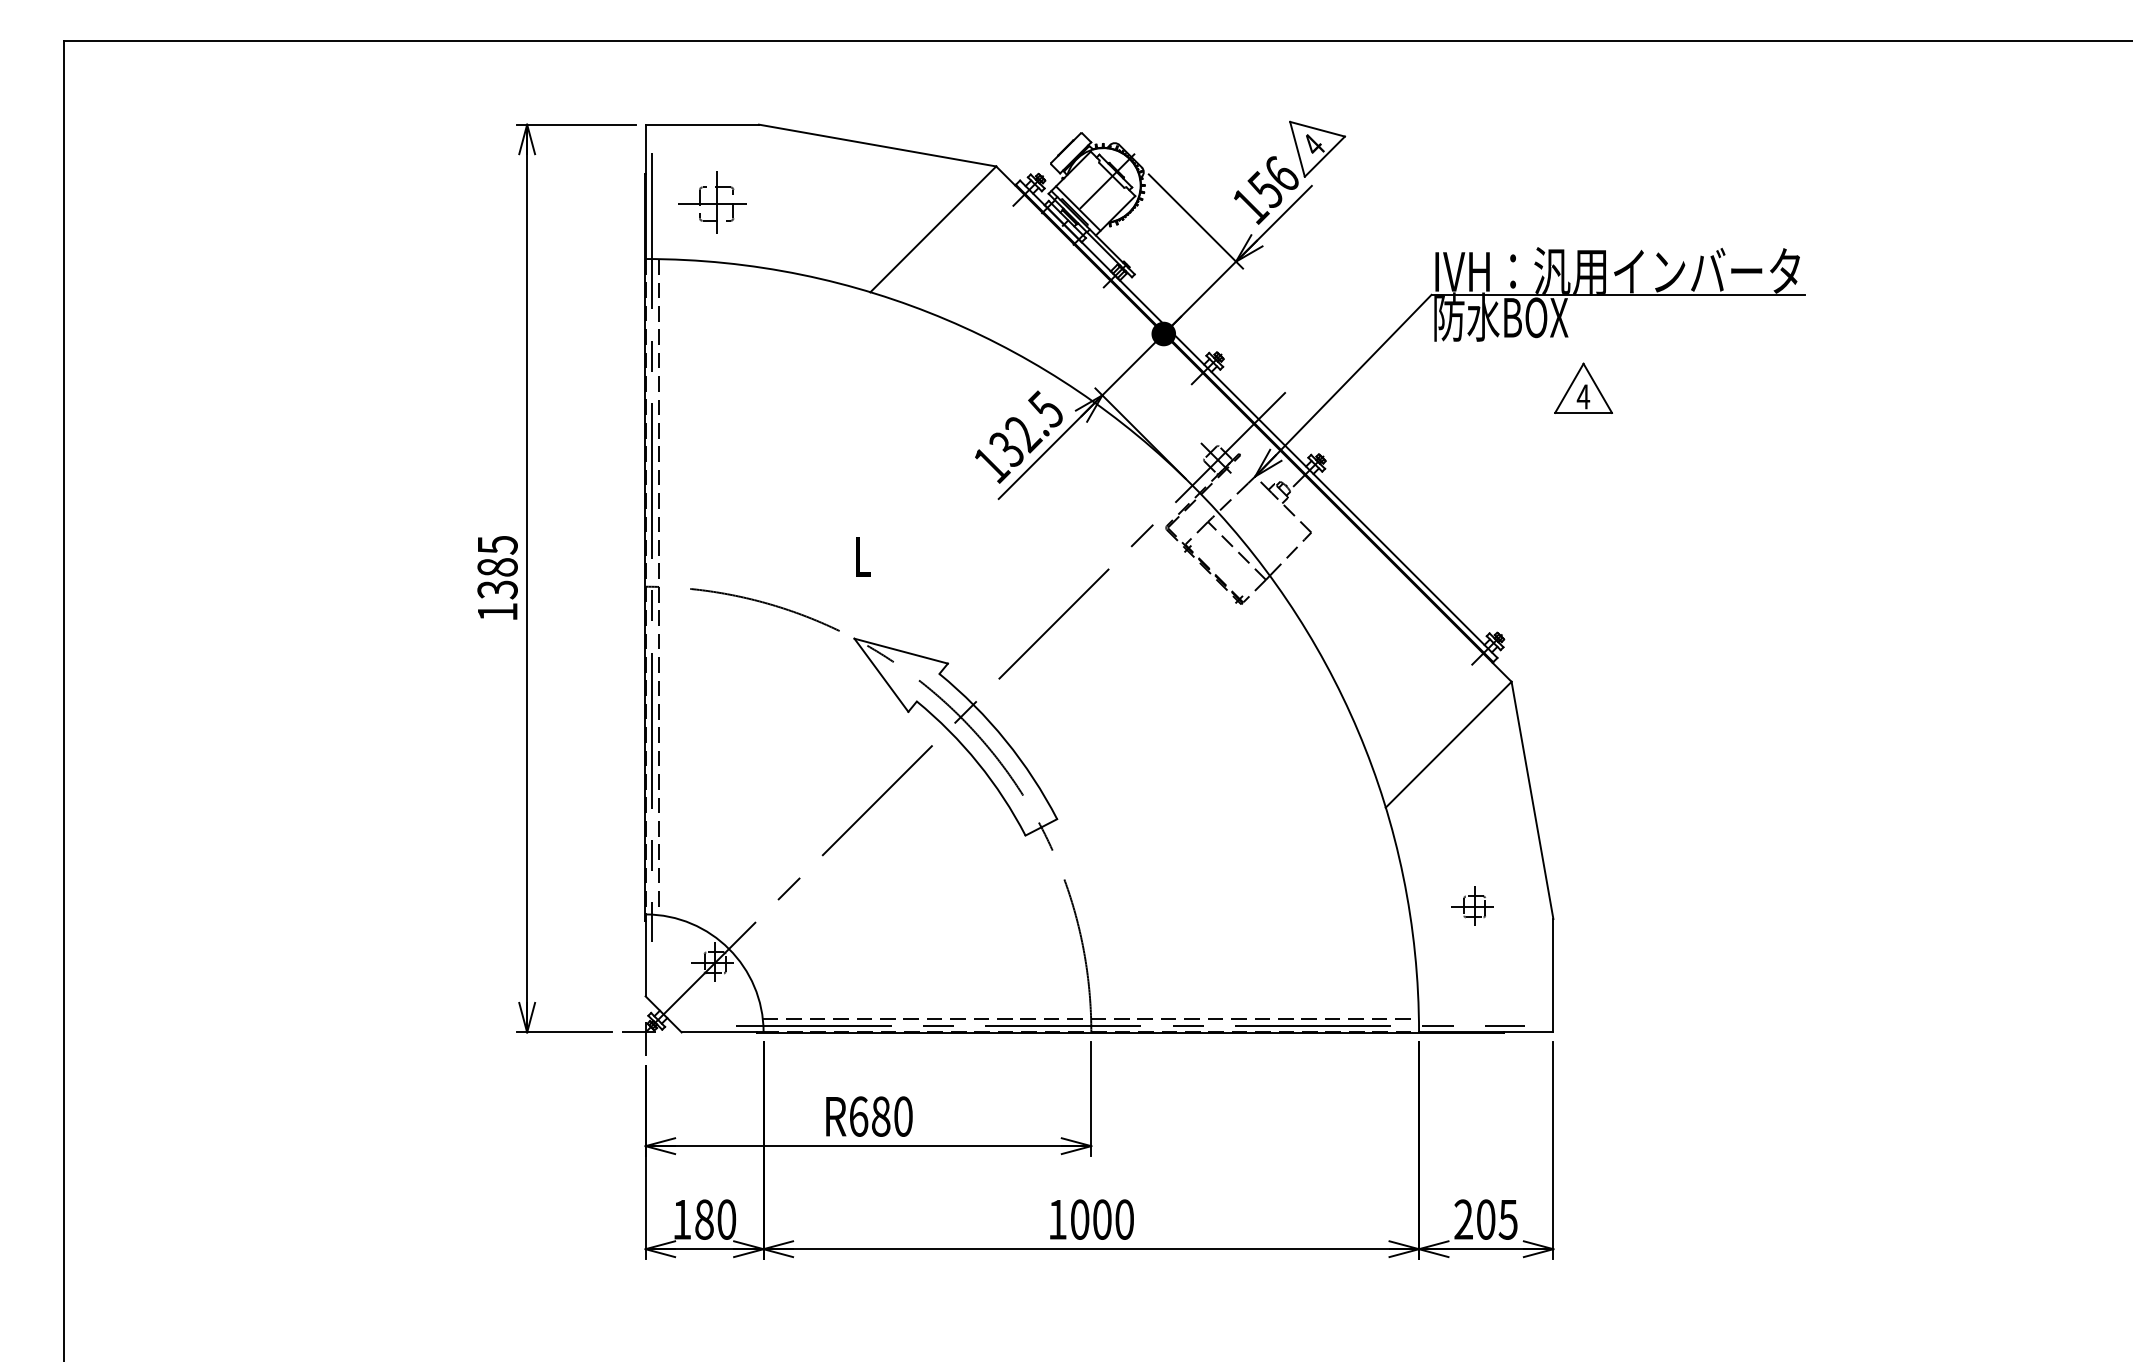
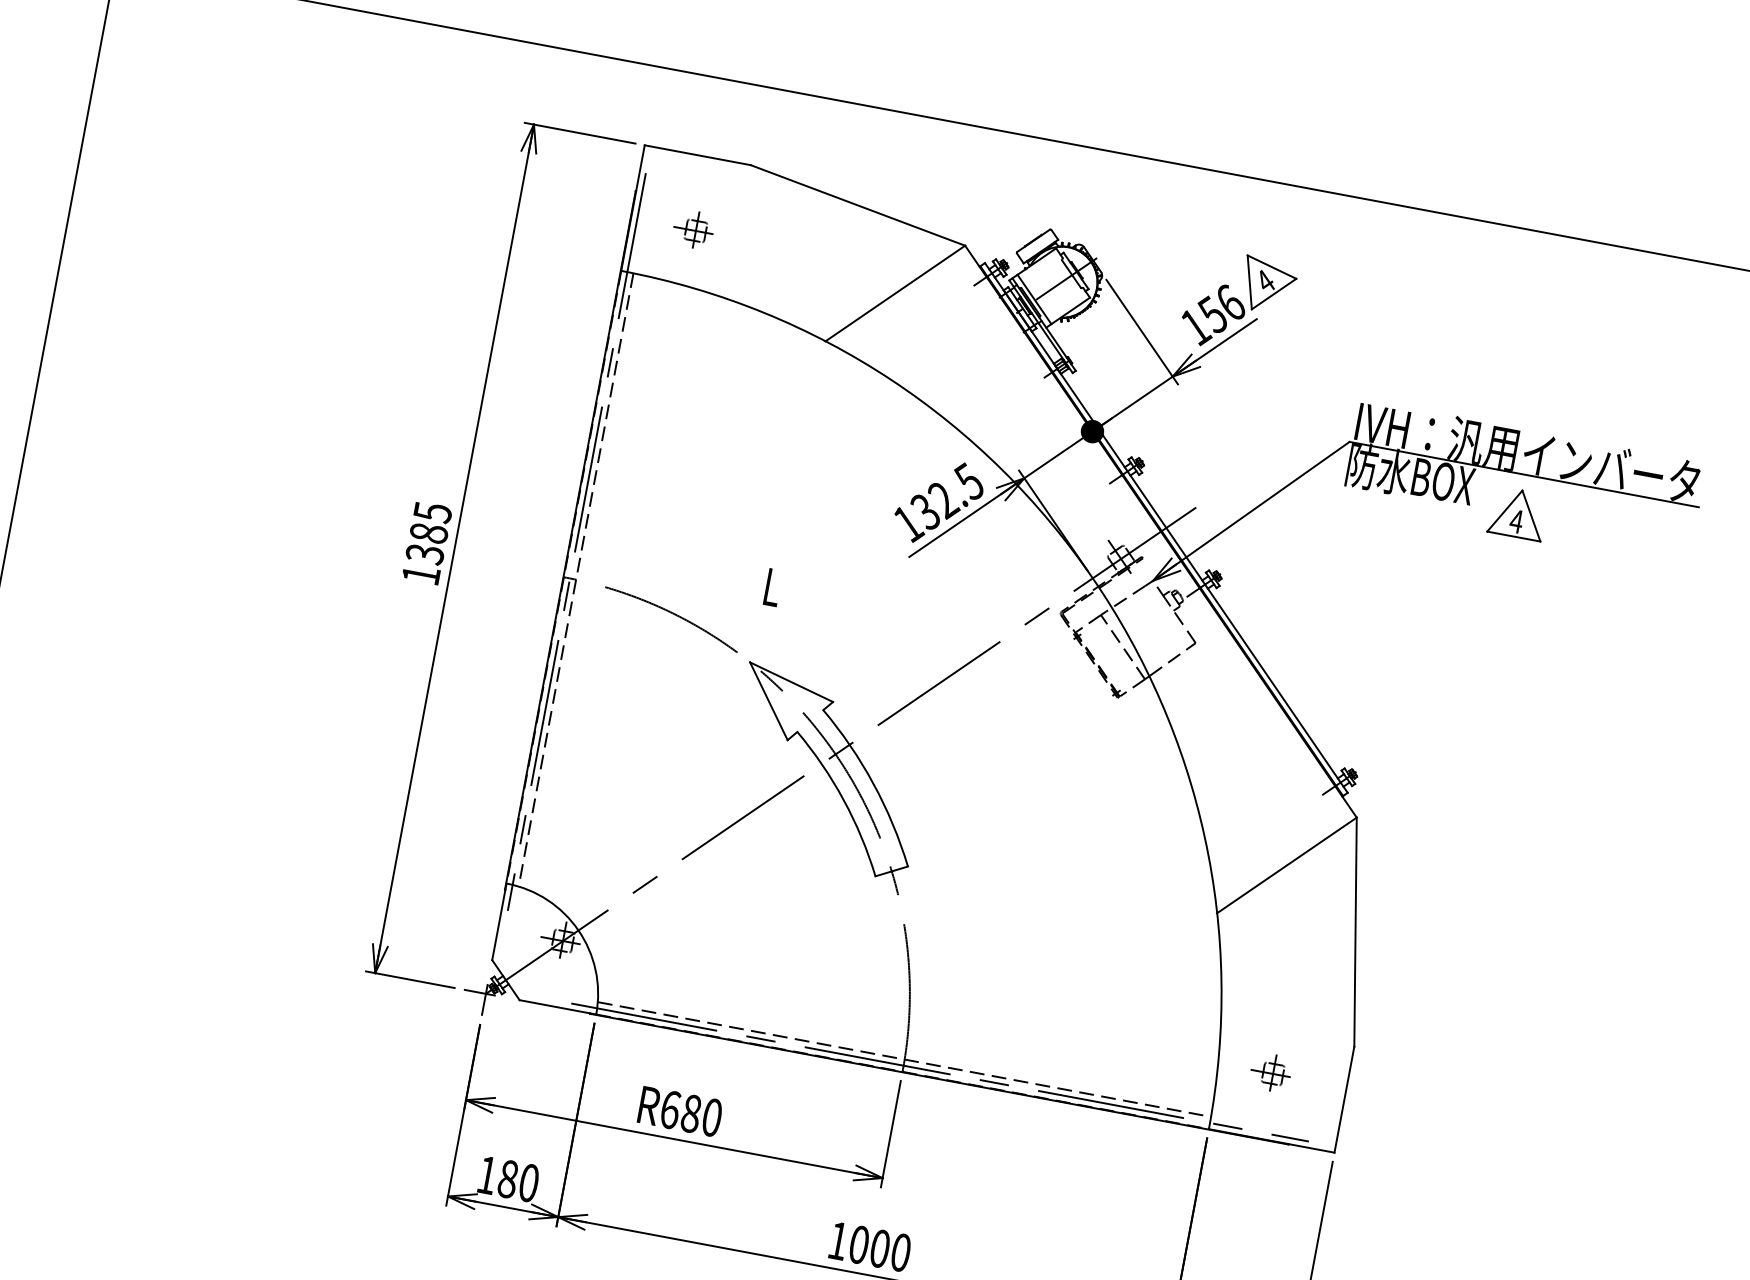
part: (712, 201) -> (693, 228), size x0.62
part: (1583, 387) -> (1518, 512), moved
part: (1472, 905) -> (1271, 1072), moved

